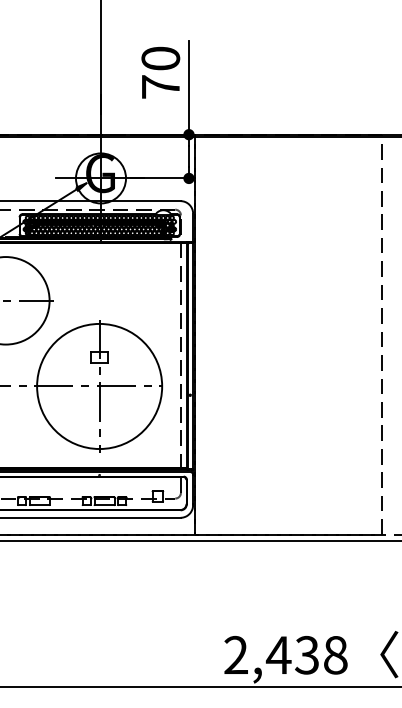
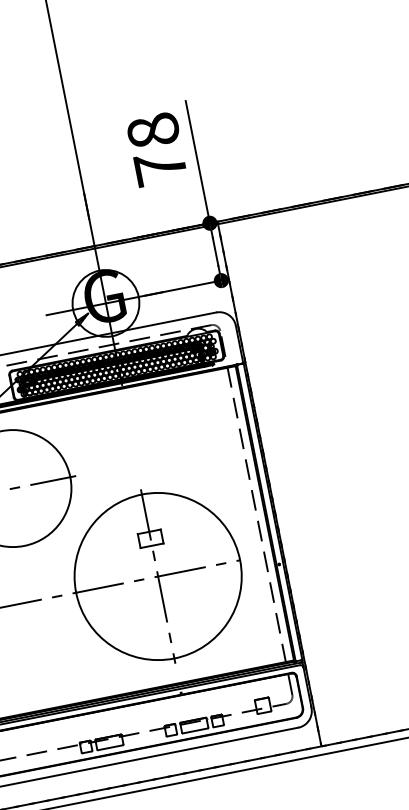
text: (160, 58) -> (152, 130), 70 -> 78

